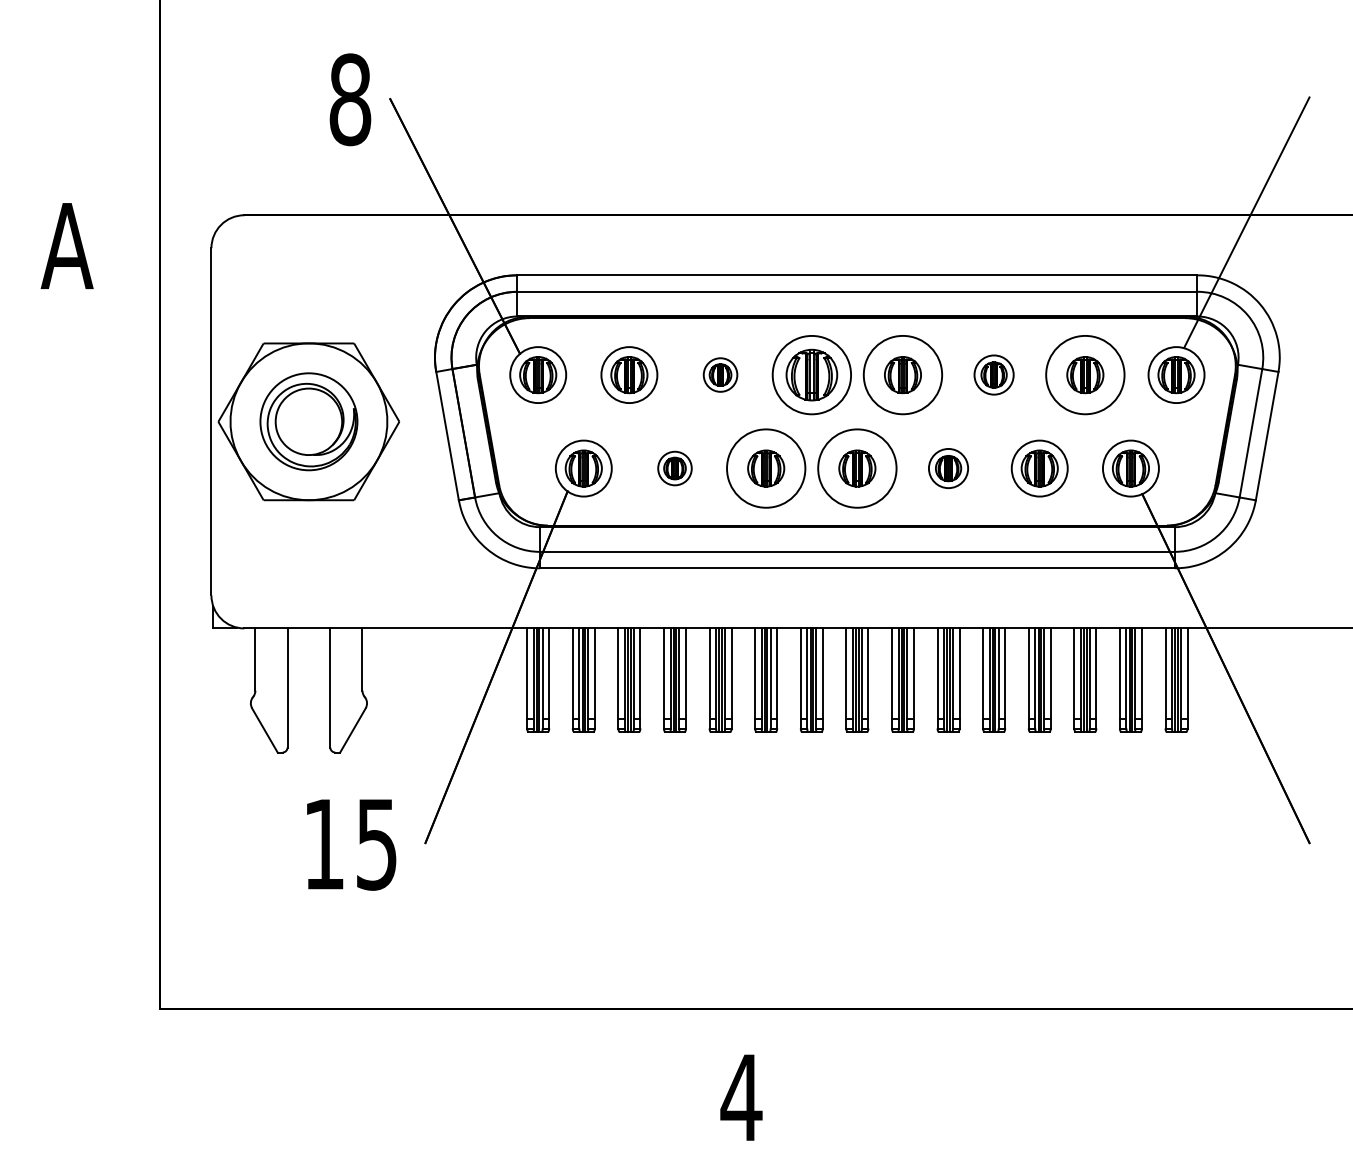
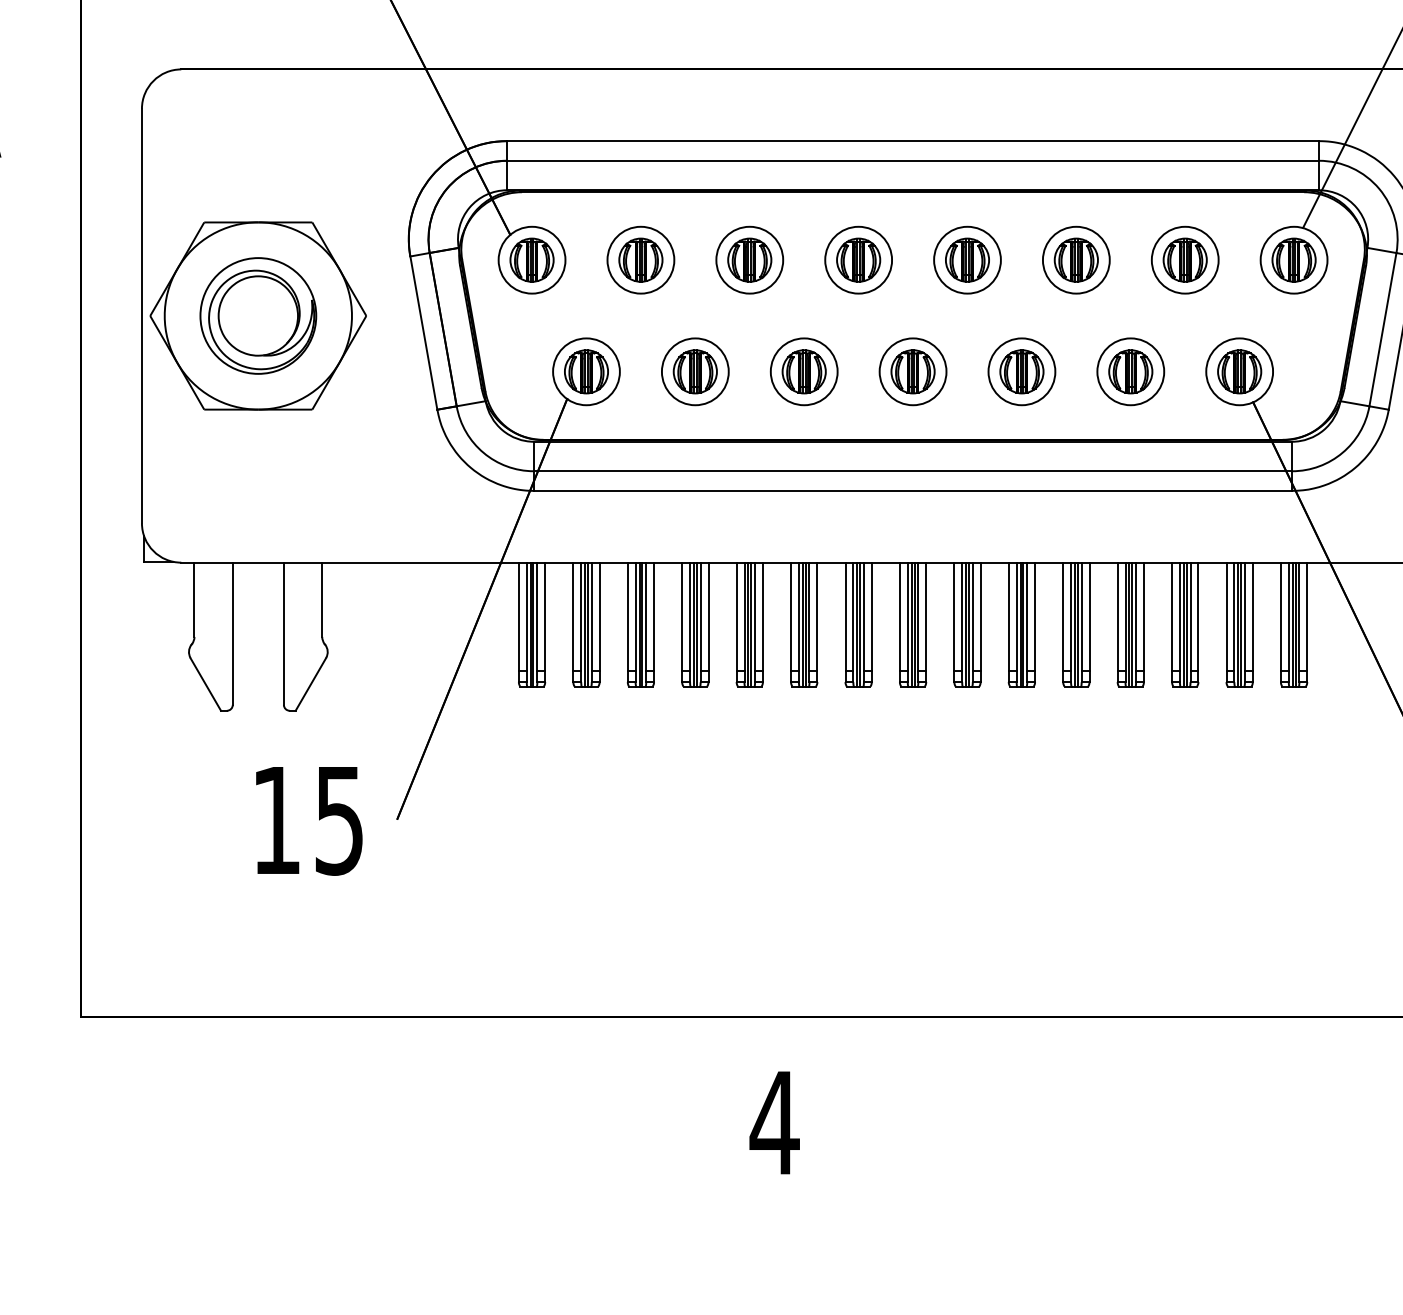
part: (720, 374) -> (749, 259), size x1.67
part: (811, 374) -> (858, 259), size x0.71
part: (993, 374) -> (1075, 259), size x1.43
circle: (902, 375) -> (966, 260), size x0.71
circle: (1085, 375) -> (1185, 260), size x0.71
part: (674, 468) -> (694, 371), size x1.67
circle: (766, 468) -> (804, 371), size x0.71
circle: (857, 468) -> (913, 371), size x0.71
part: (948, 468) -> (1021, 371), size x1.43

